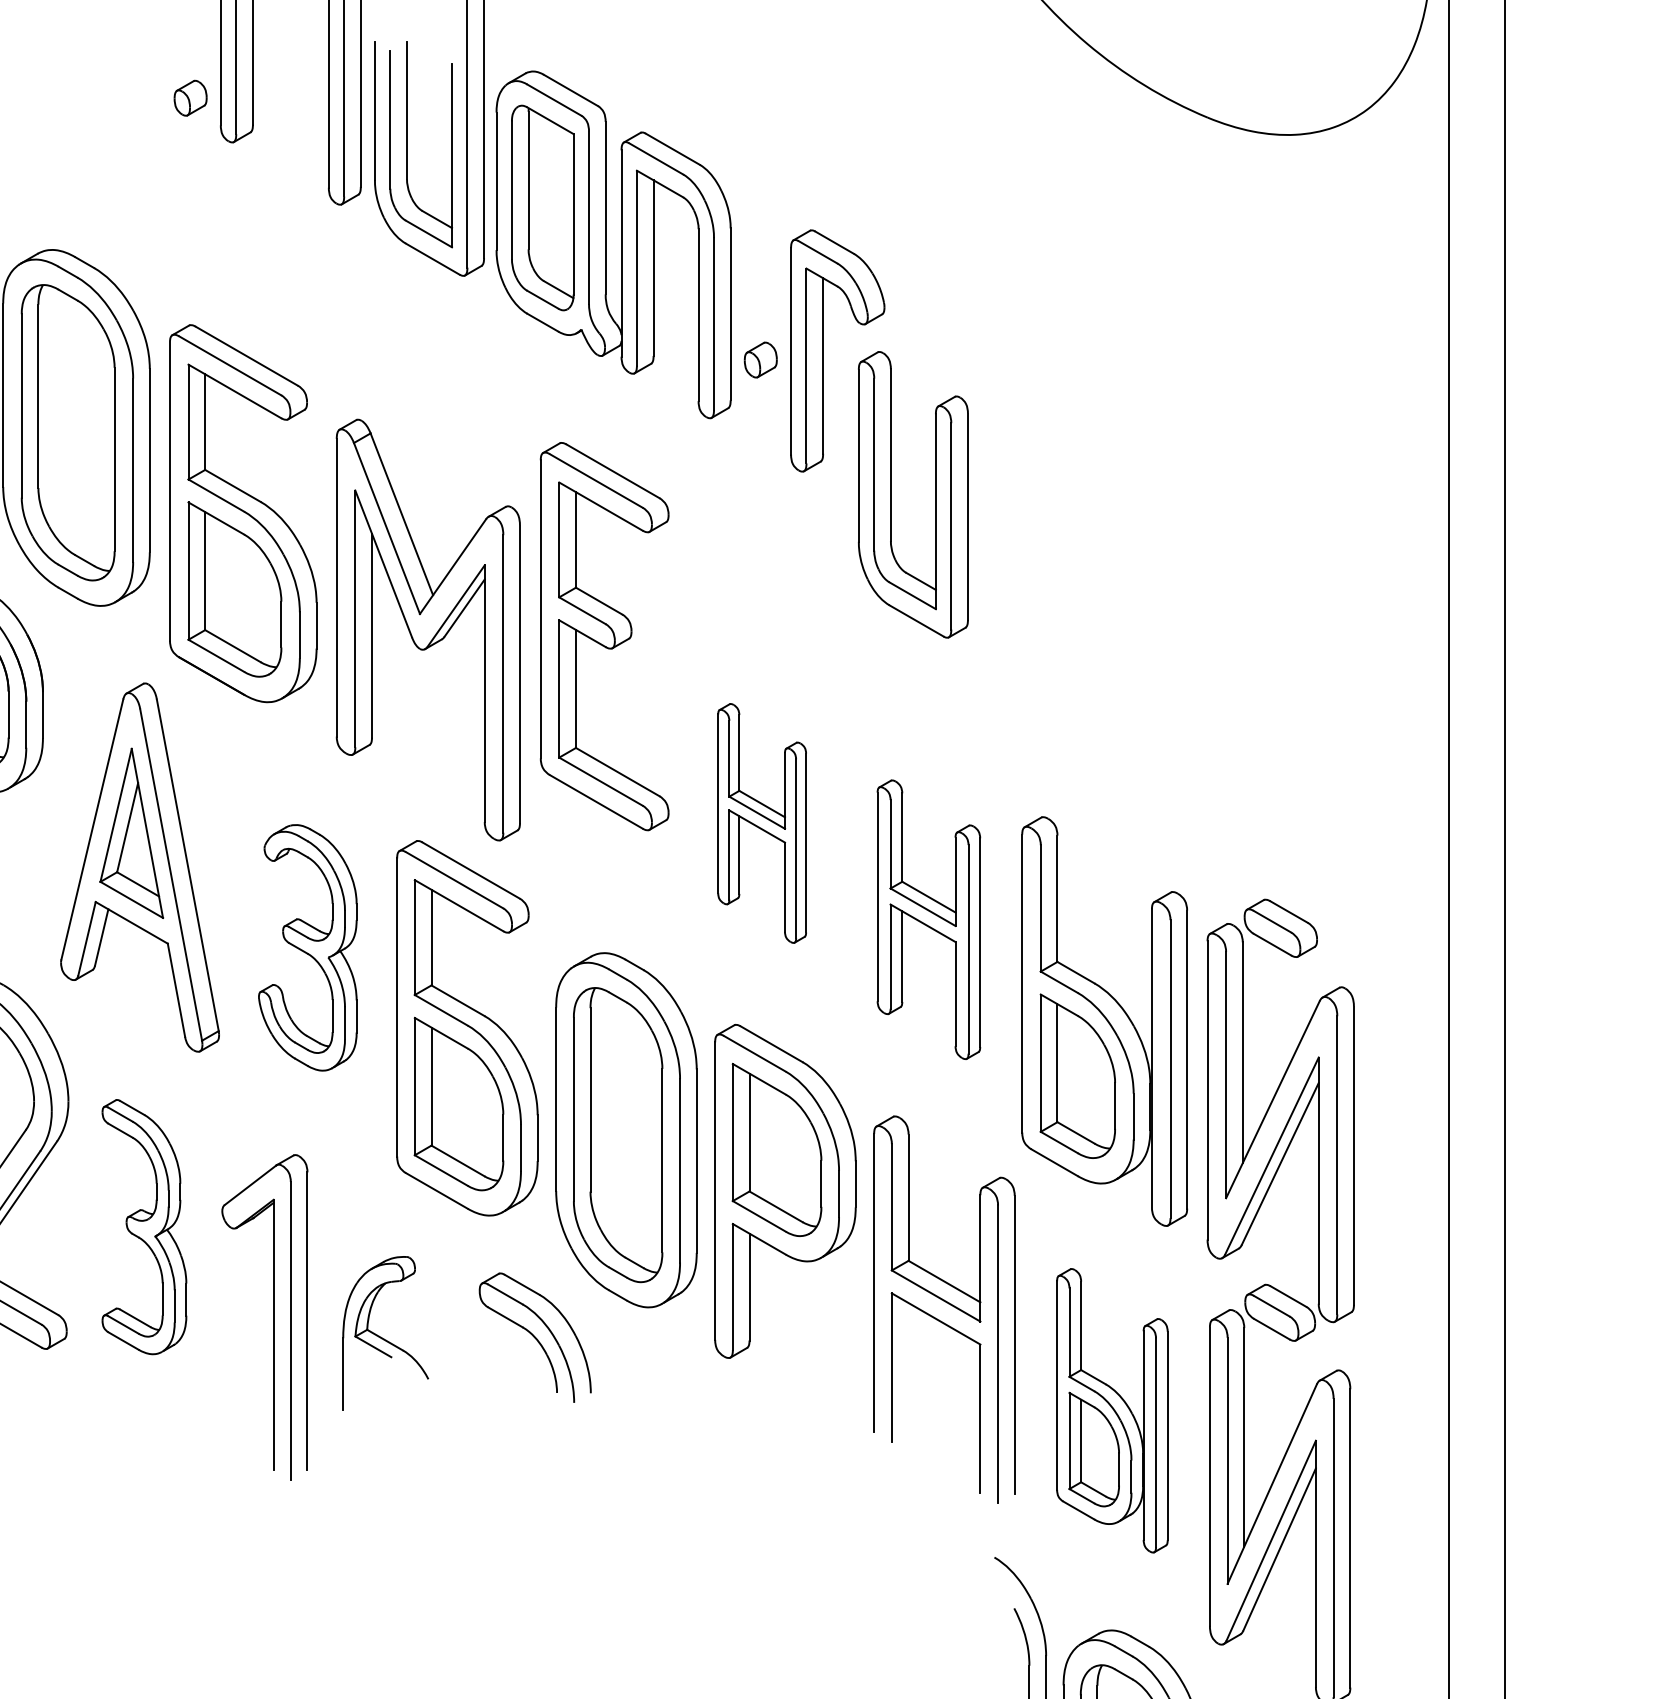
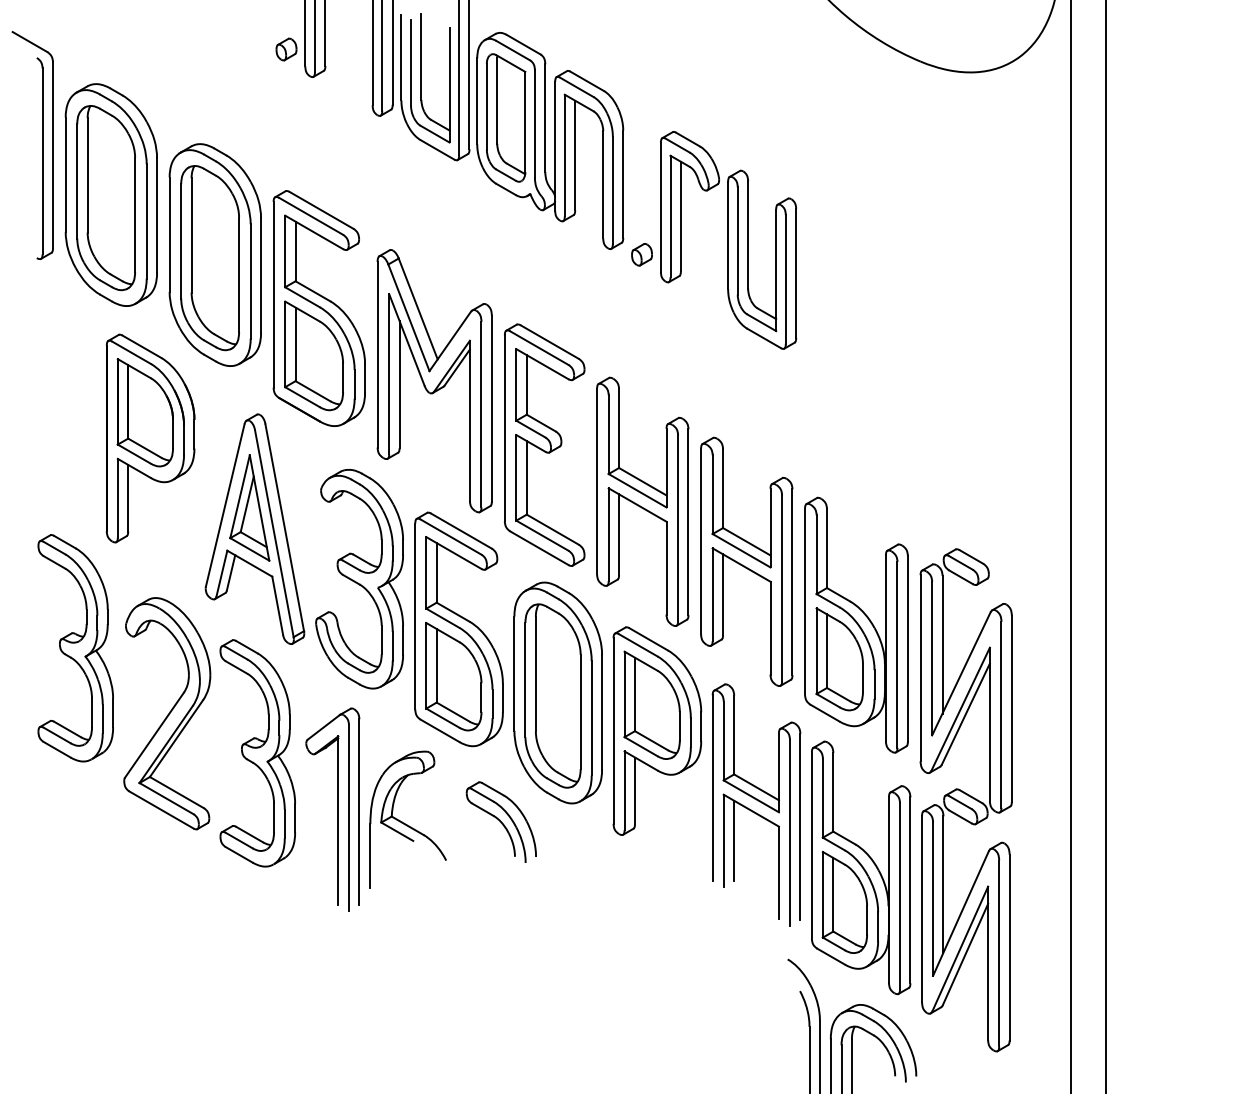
part: (759, 359) -> (641, 254), moved
part: (934, 494) -> (775, 259), moved
part: (604, 635) -> (544, 444), moved
part: (761, 823) -> (642, 501), size x1.67
part: (928, 919) -> (746, 561), size x1.43
part: (307, 948) -> (359, 579), size x1.43
part: (144, 1227) -> (257, 753), size x1.43
part: (384, 1333) -> (407, 819), size x1.43
line: (909, 1366) -> (734, 840), added
part: (1112, 1410) -> (861, 867), size x1.43

